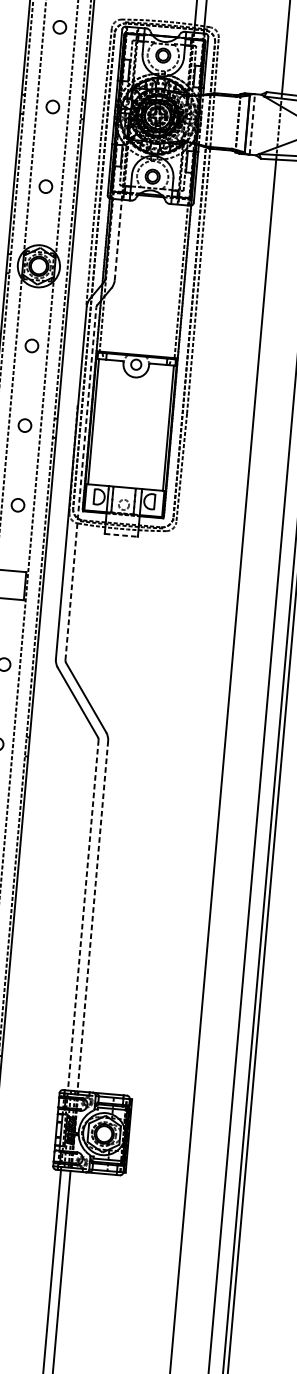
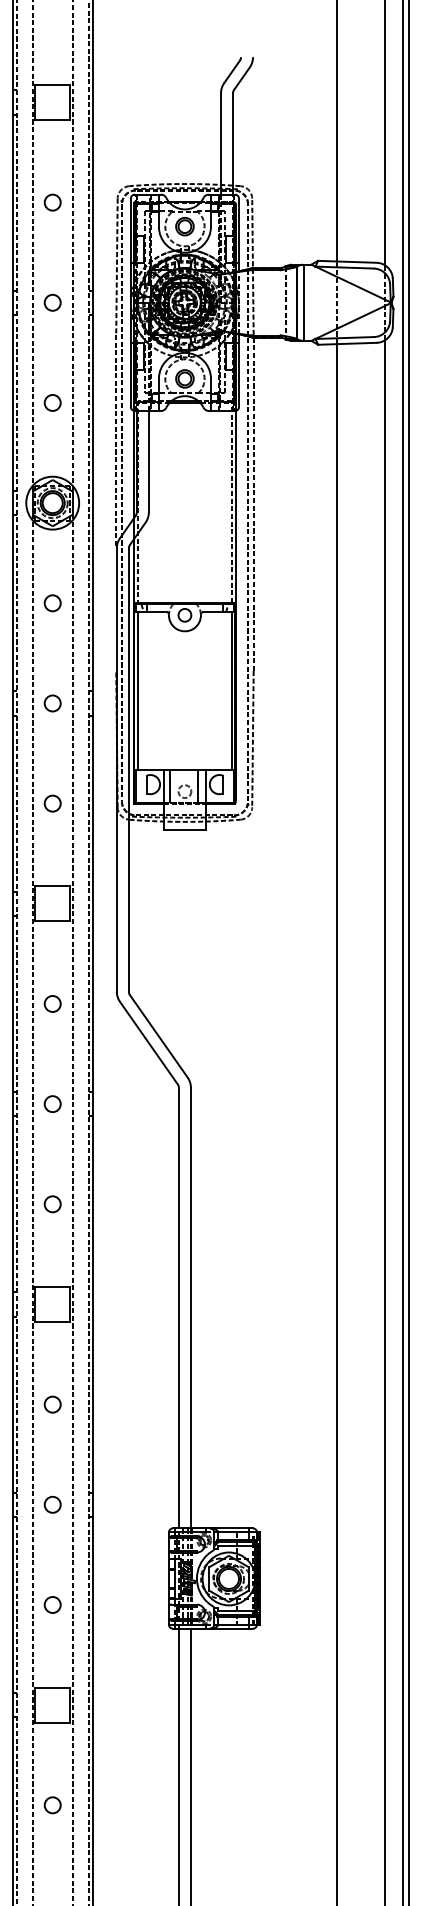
line: (252, 124) -> (303, 302), dashed -> solid
line: (117, 239) -> (148, 461), dashed -> solid
line: (80, 484) -> (128, 770), dashed -> solid
line: (121, 535) -> (184, 829), dashed -> solid
line: (82, 915) -> (178, 1308), dashed -> solid
line: (92, 916) -> (190, 1308), dashed -> solid

